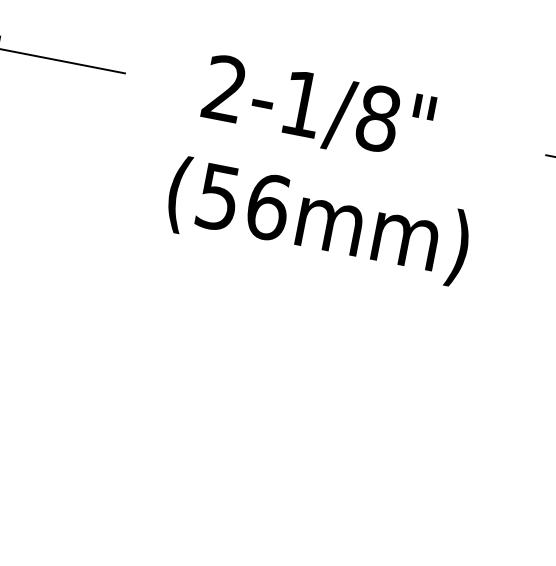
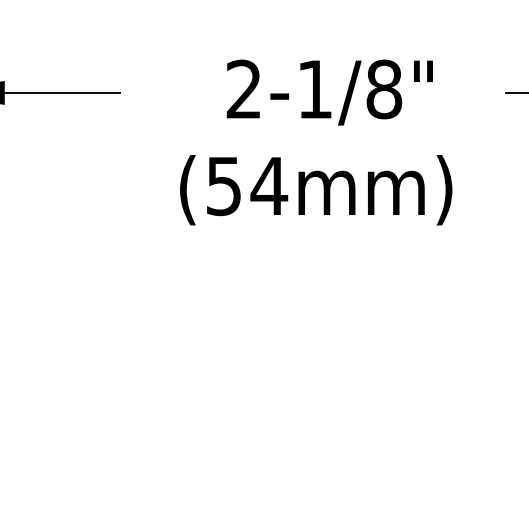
text: (317, 110) -> (329, 92), moved
text: (268, 207) -> (269, 186), (56mm) -> (54mm)

